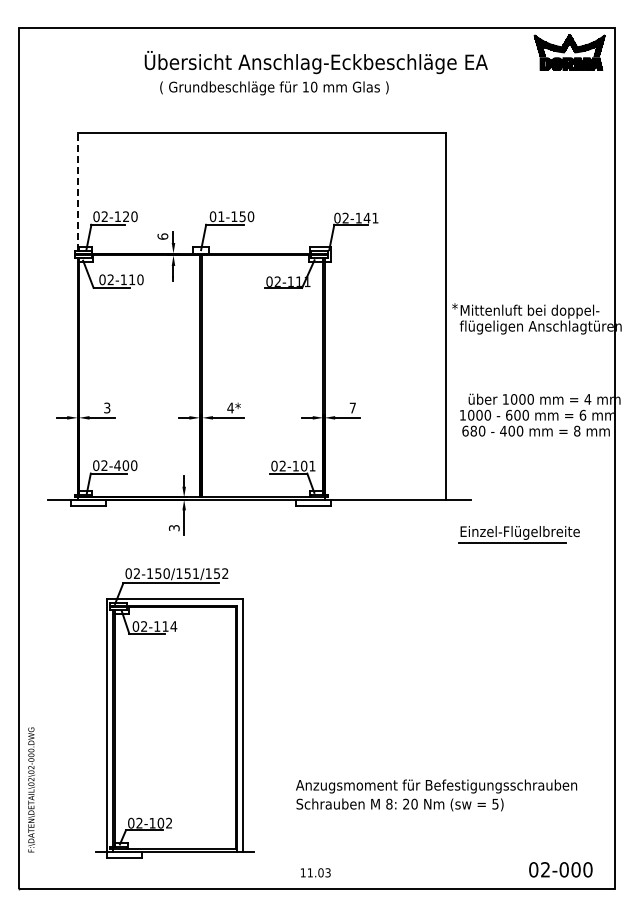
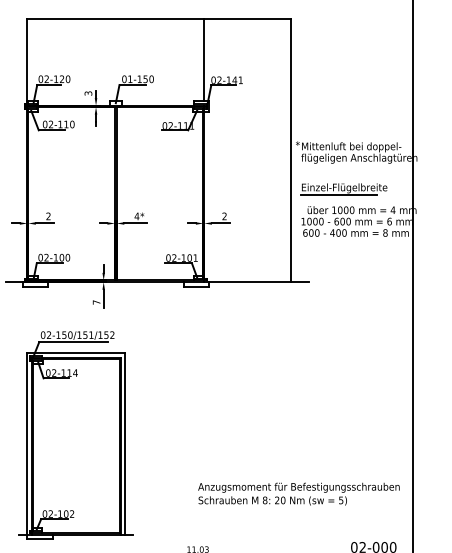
line: (324, 189) -> (204, 59), added
line: (77, 191) -> (27, 61), dashed -> solid
text: (162, 236) -> (88, 93), 6 -> 3
text: (352, 407) -> (224, 216), 7 -> 2
text: (107, 408) -> (48, 216), 3 -> 2
text: (473, 431) -> (311, 233), 680 -> 600
text: (117, 465) -> (55, 257), 02-400 -> 02-100
text: (173, 528) -> (96, 302), 3 -> 7
part: (518, 534) -> (343, 189), moved
part: (174, 713) -> (75, 435), moved
text: (436, 795) -> (298, 494), moved

